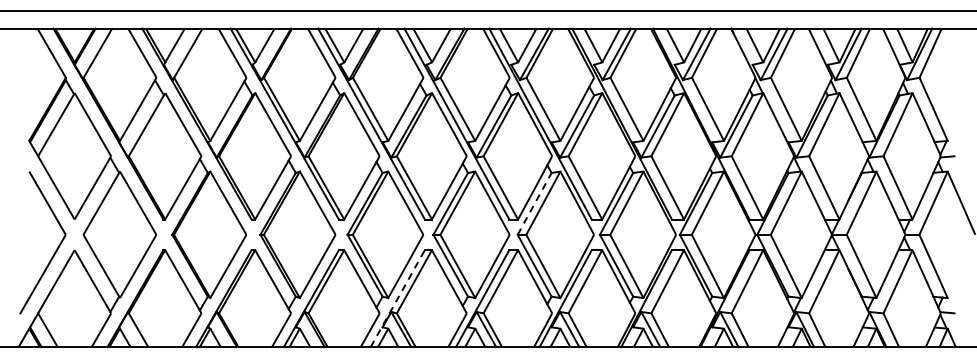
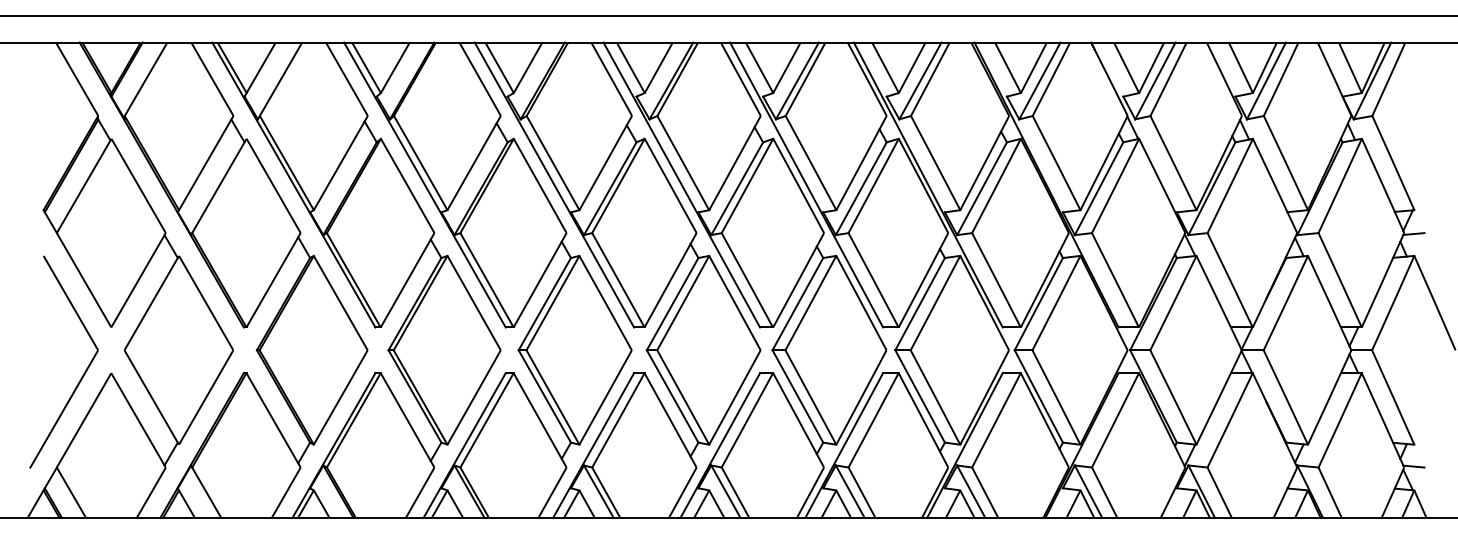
line: (534, 203) -> (797, 303), dashed -> solid
line: (397, 298) -> (593, 445), dashed -> solid

